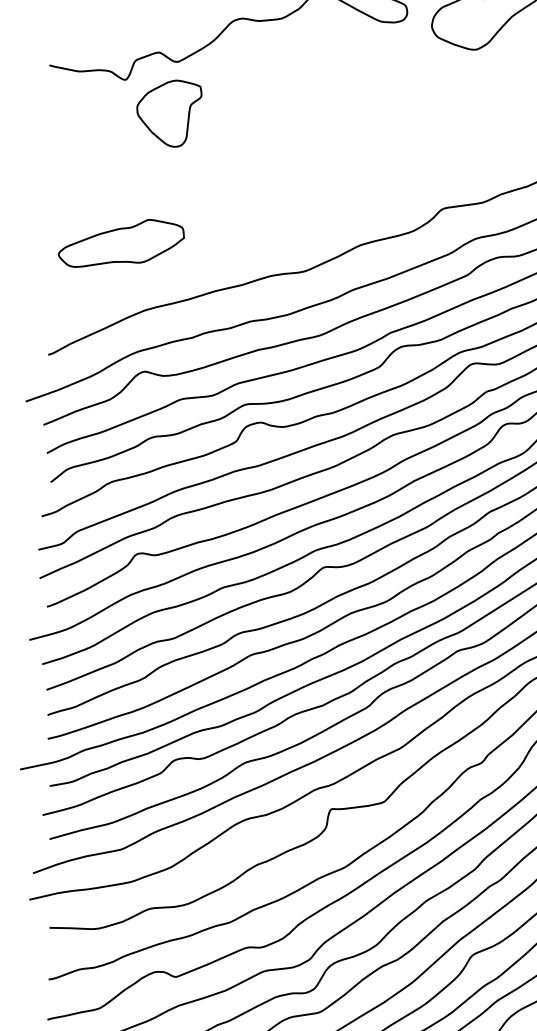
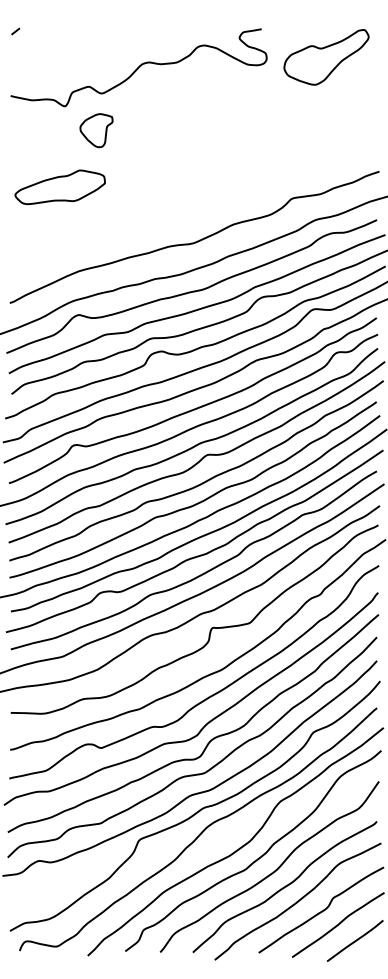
part: (169, 113) -> (96, 130), size x0.7
part: (120, 243) -> (59, 187), moved

